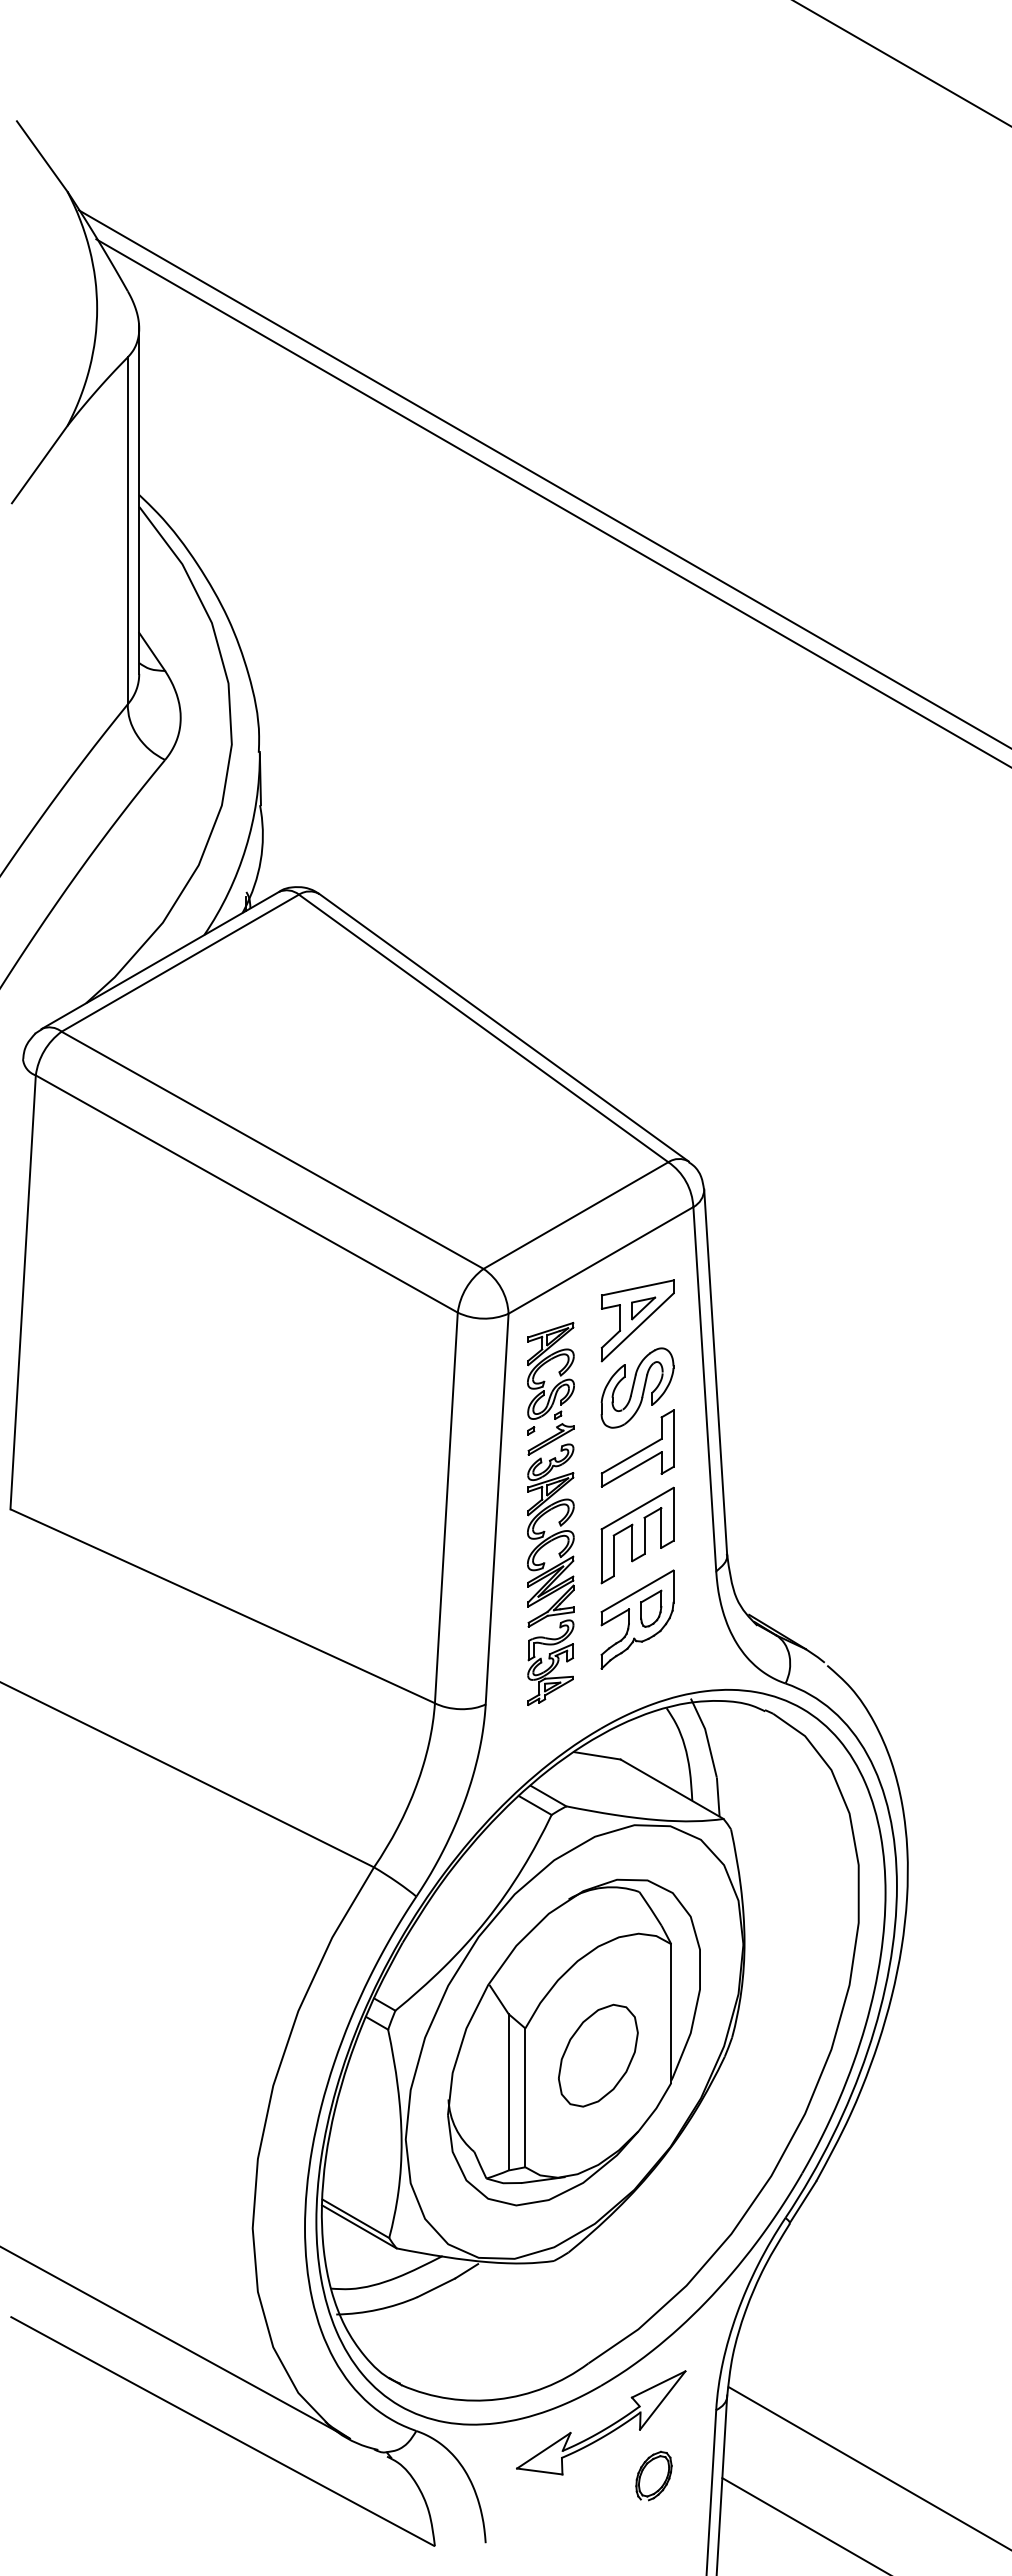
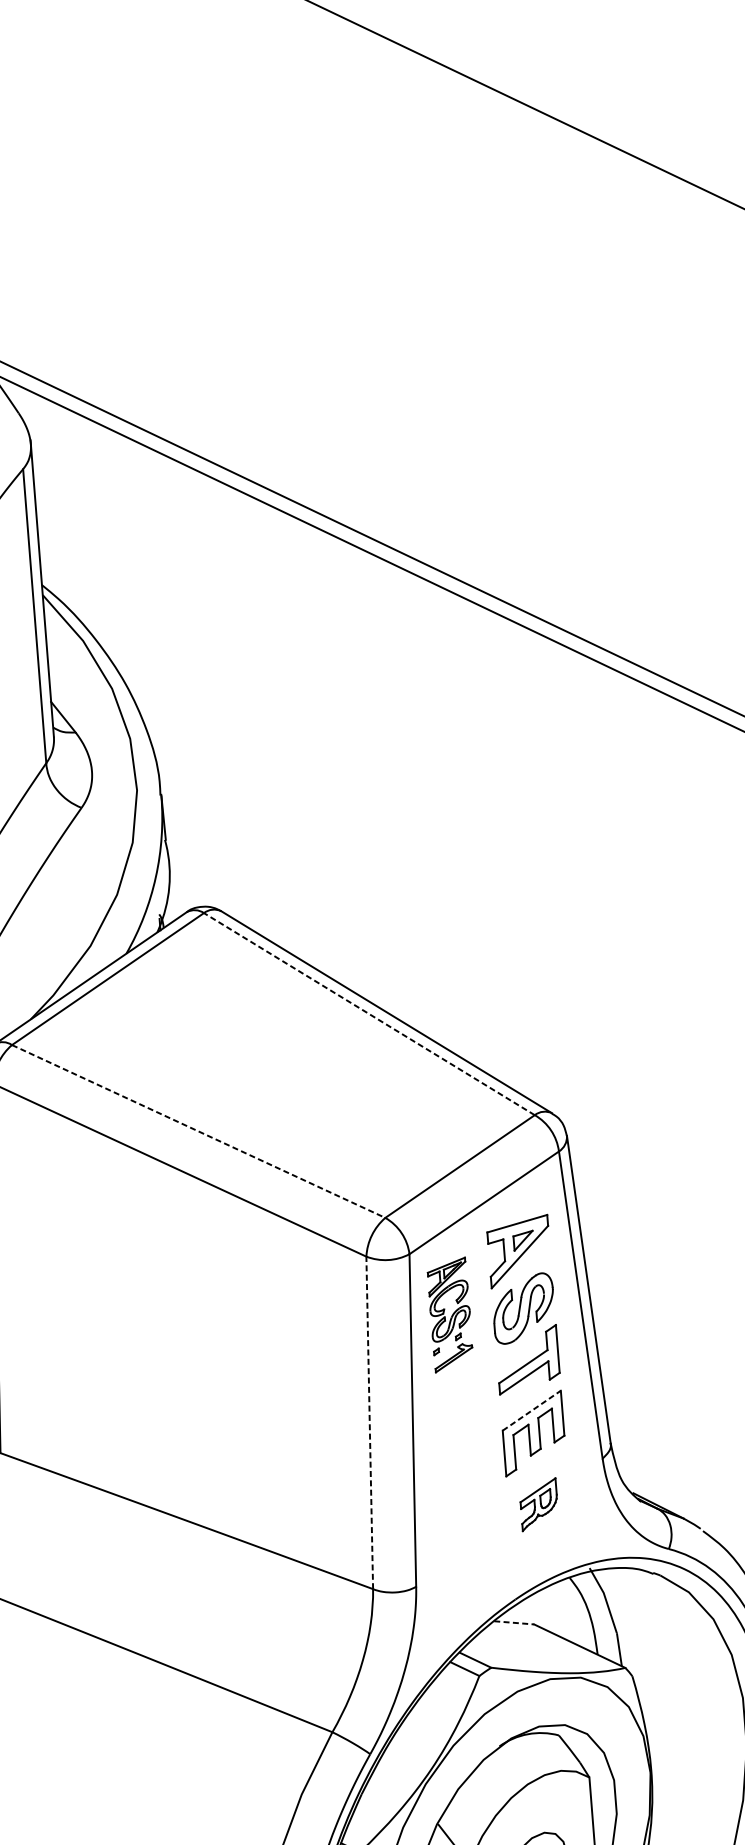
line: (483, 1028) -> (369, 1014), solid -> dashed
line: (273, 1150) -> (199, 1131), solid -> dashed
line: (446, 1507) -> (369, 1422), solid -> dashed
line: (638, 1508) -> (532, 1410), solid -> dashed
part: (550, 1574) -> (462, 1472), removed
part: (637, 1619) -> (539, 1504), size x0.6
line: (597, 1755) -> (514, 1622), solid -> dashed

